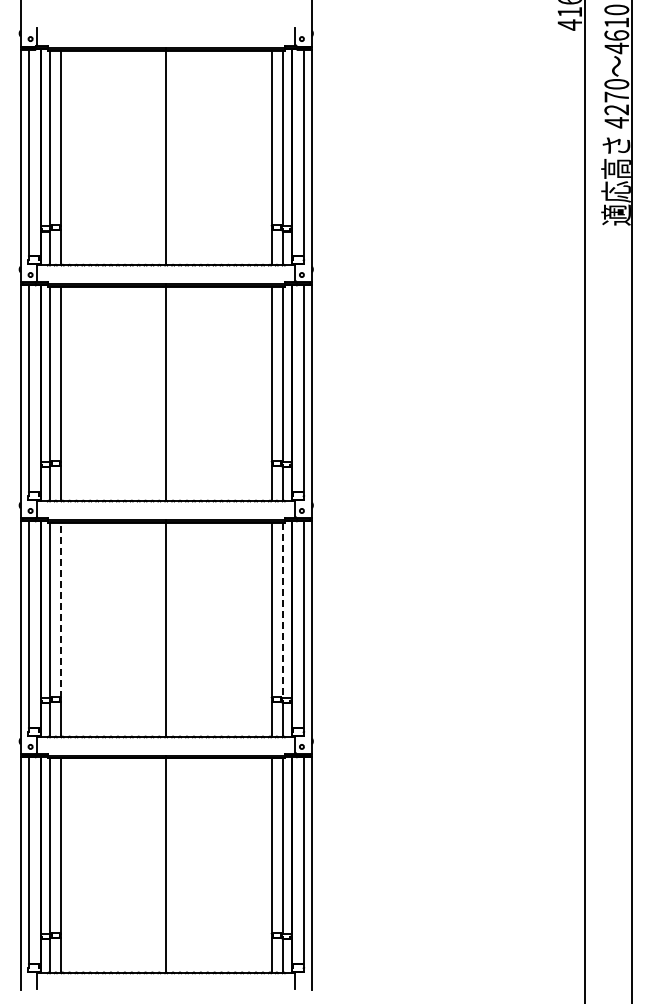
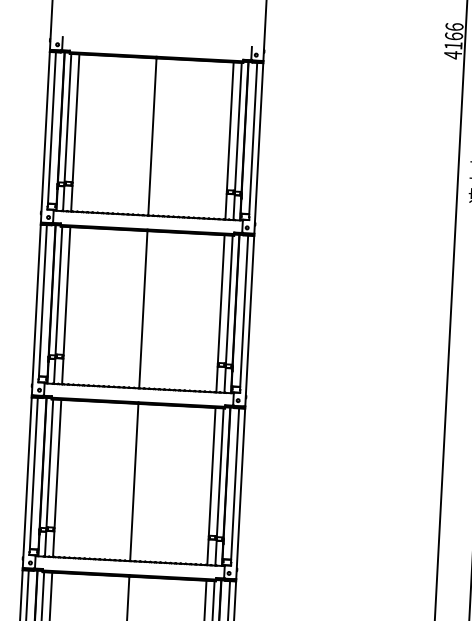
line: (60, 610) -> (57, 464), dashed -> solid
line: (282, 610) -> (220, 472), dashed -> solid

